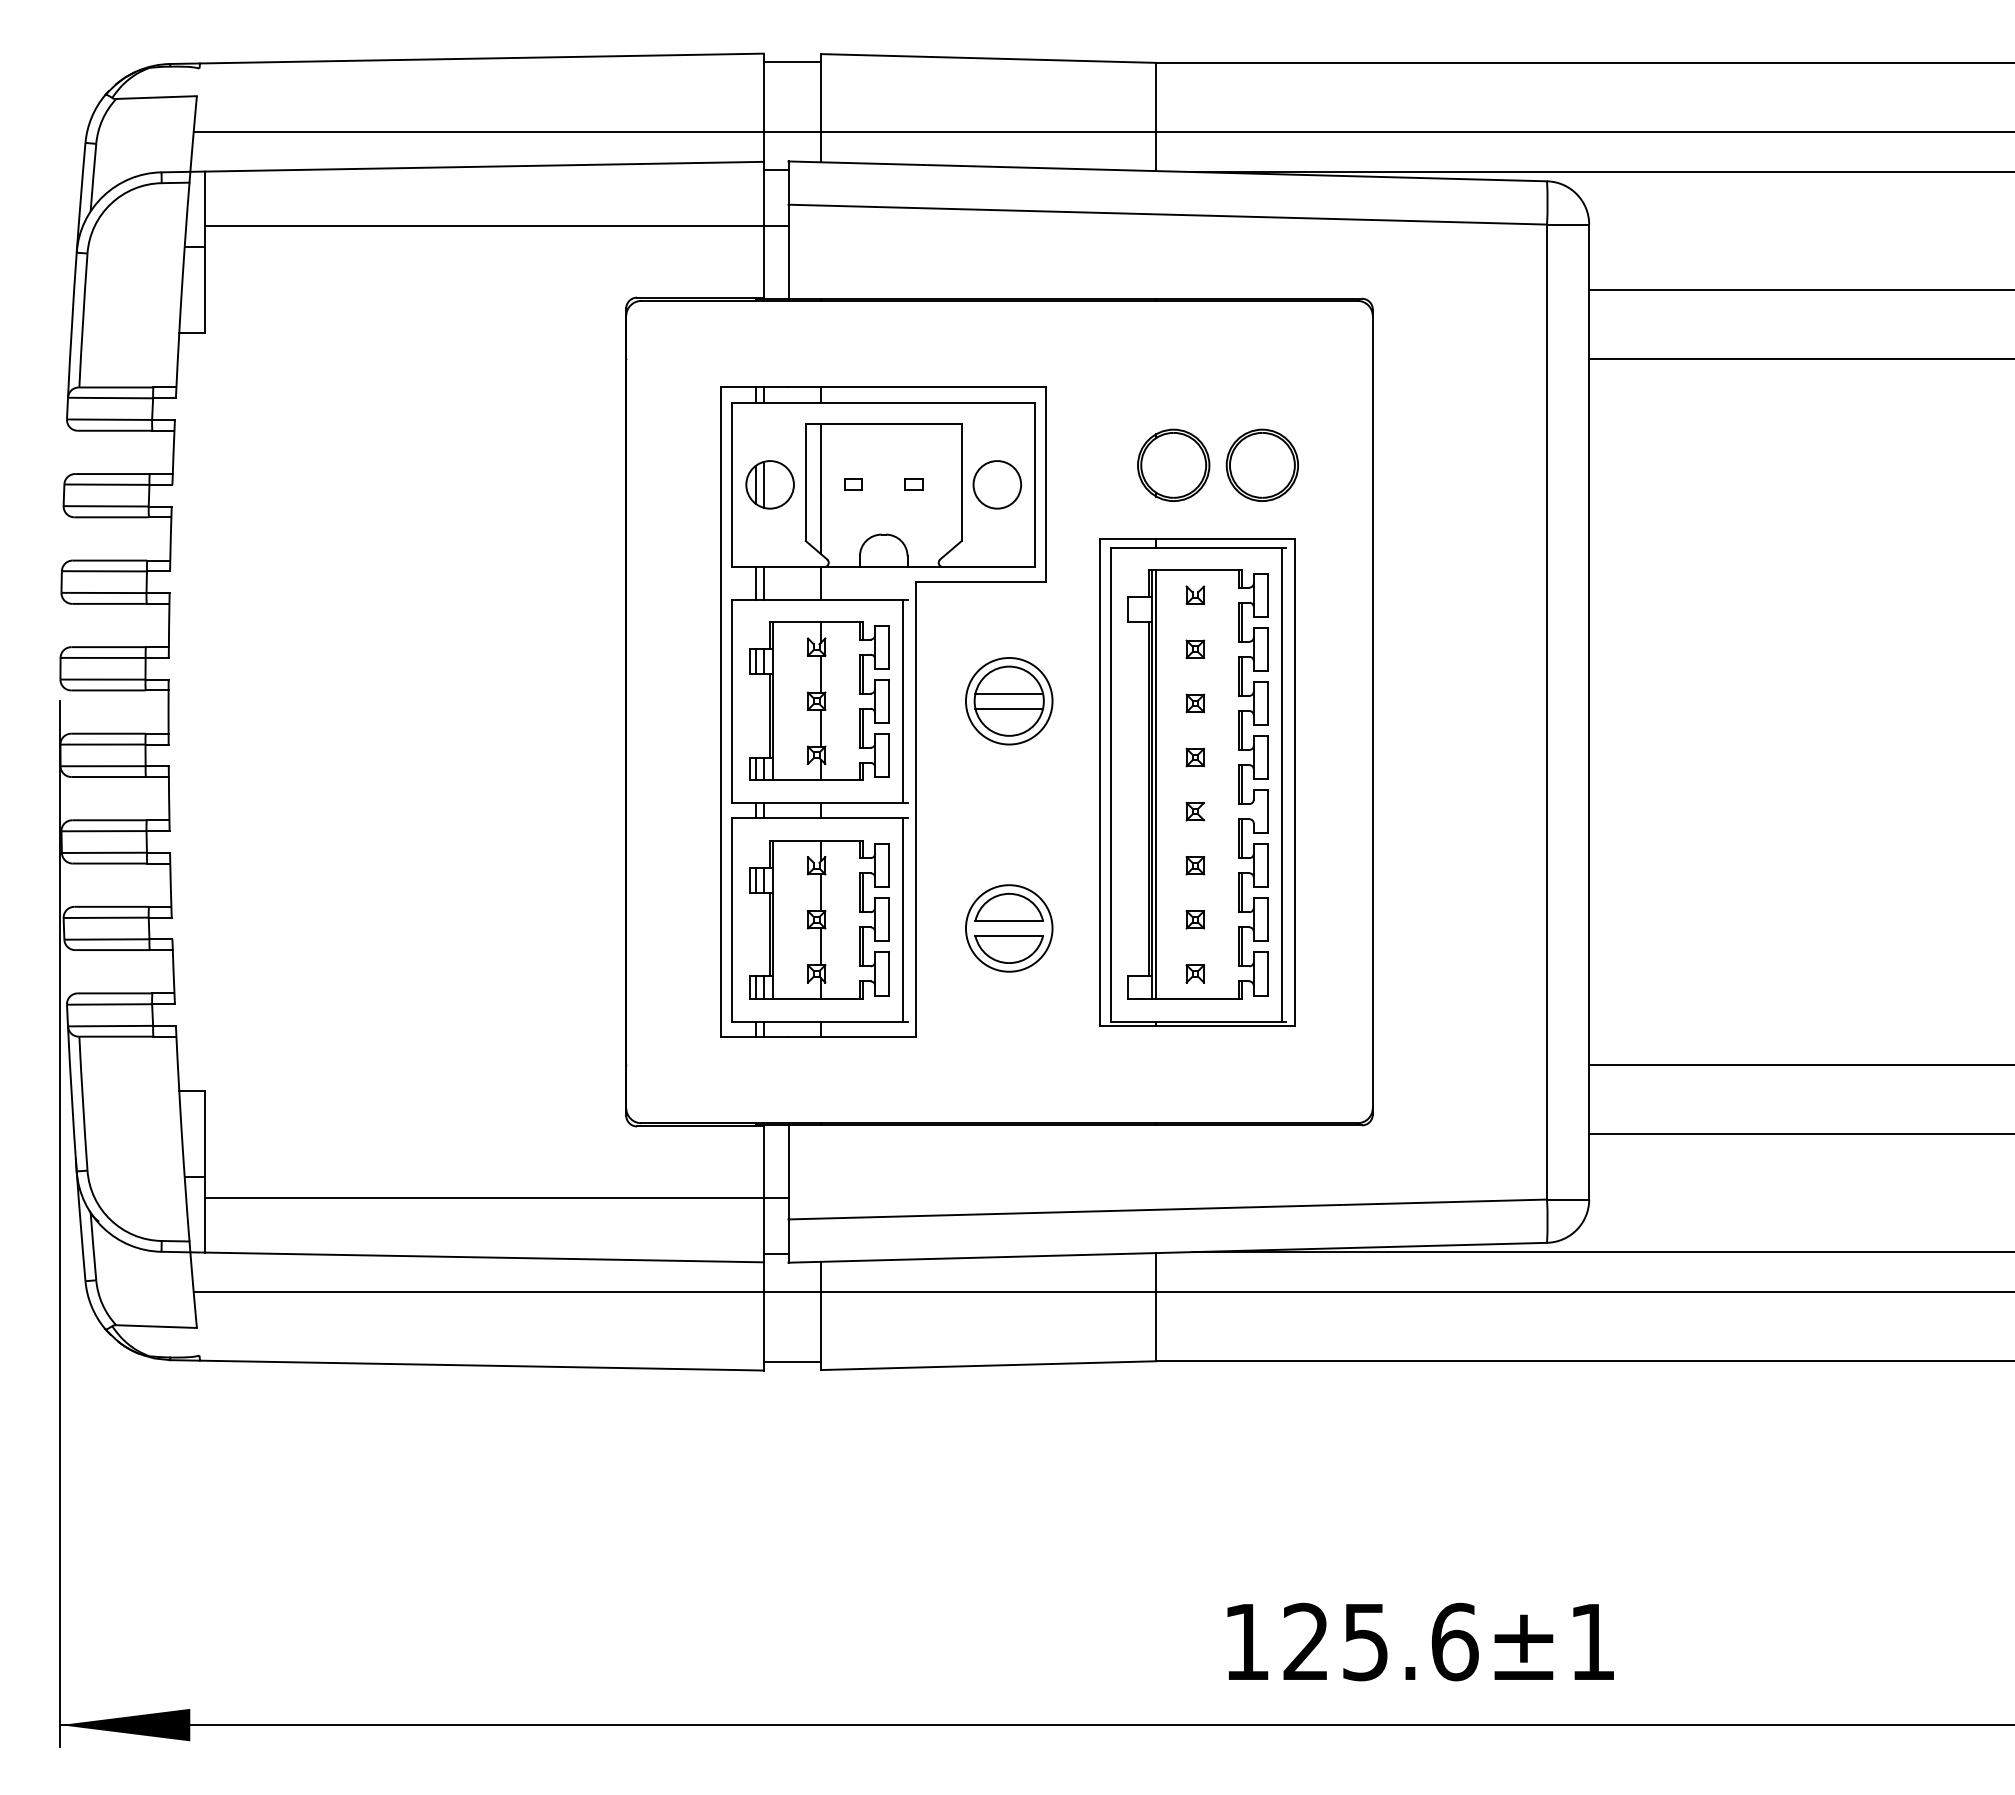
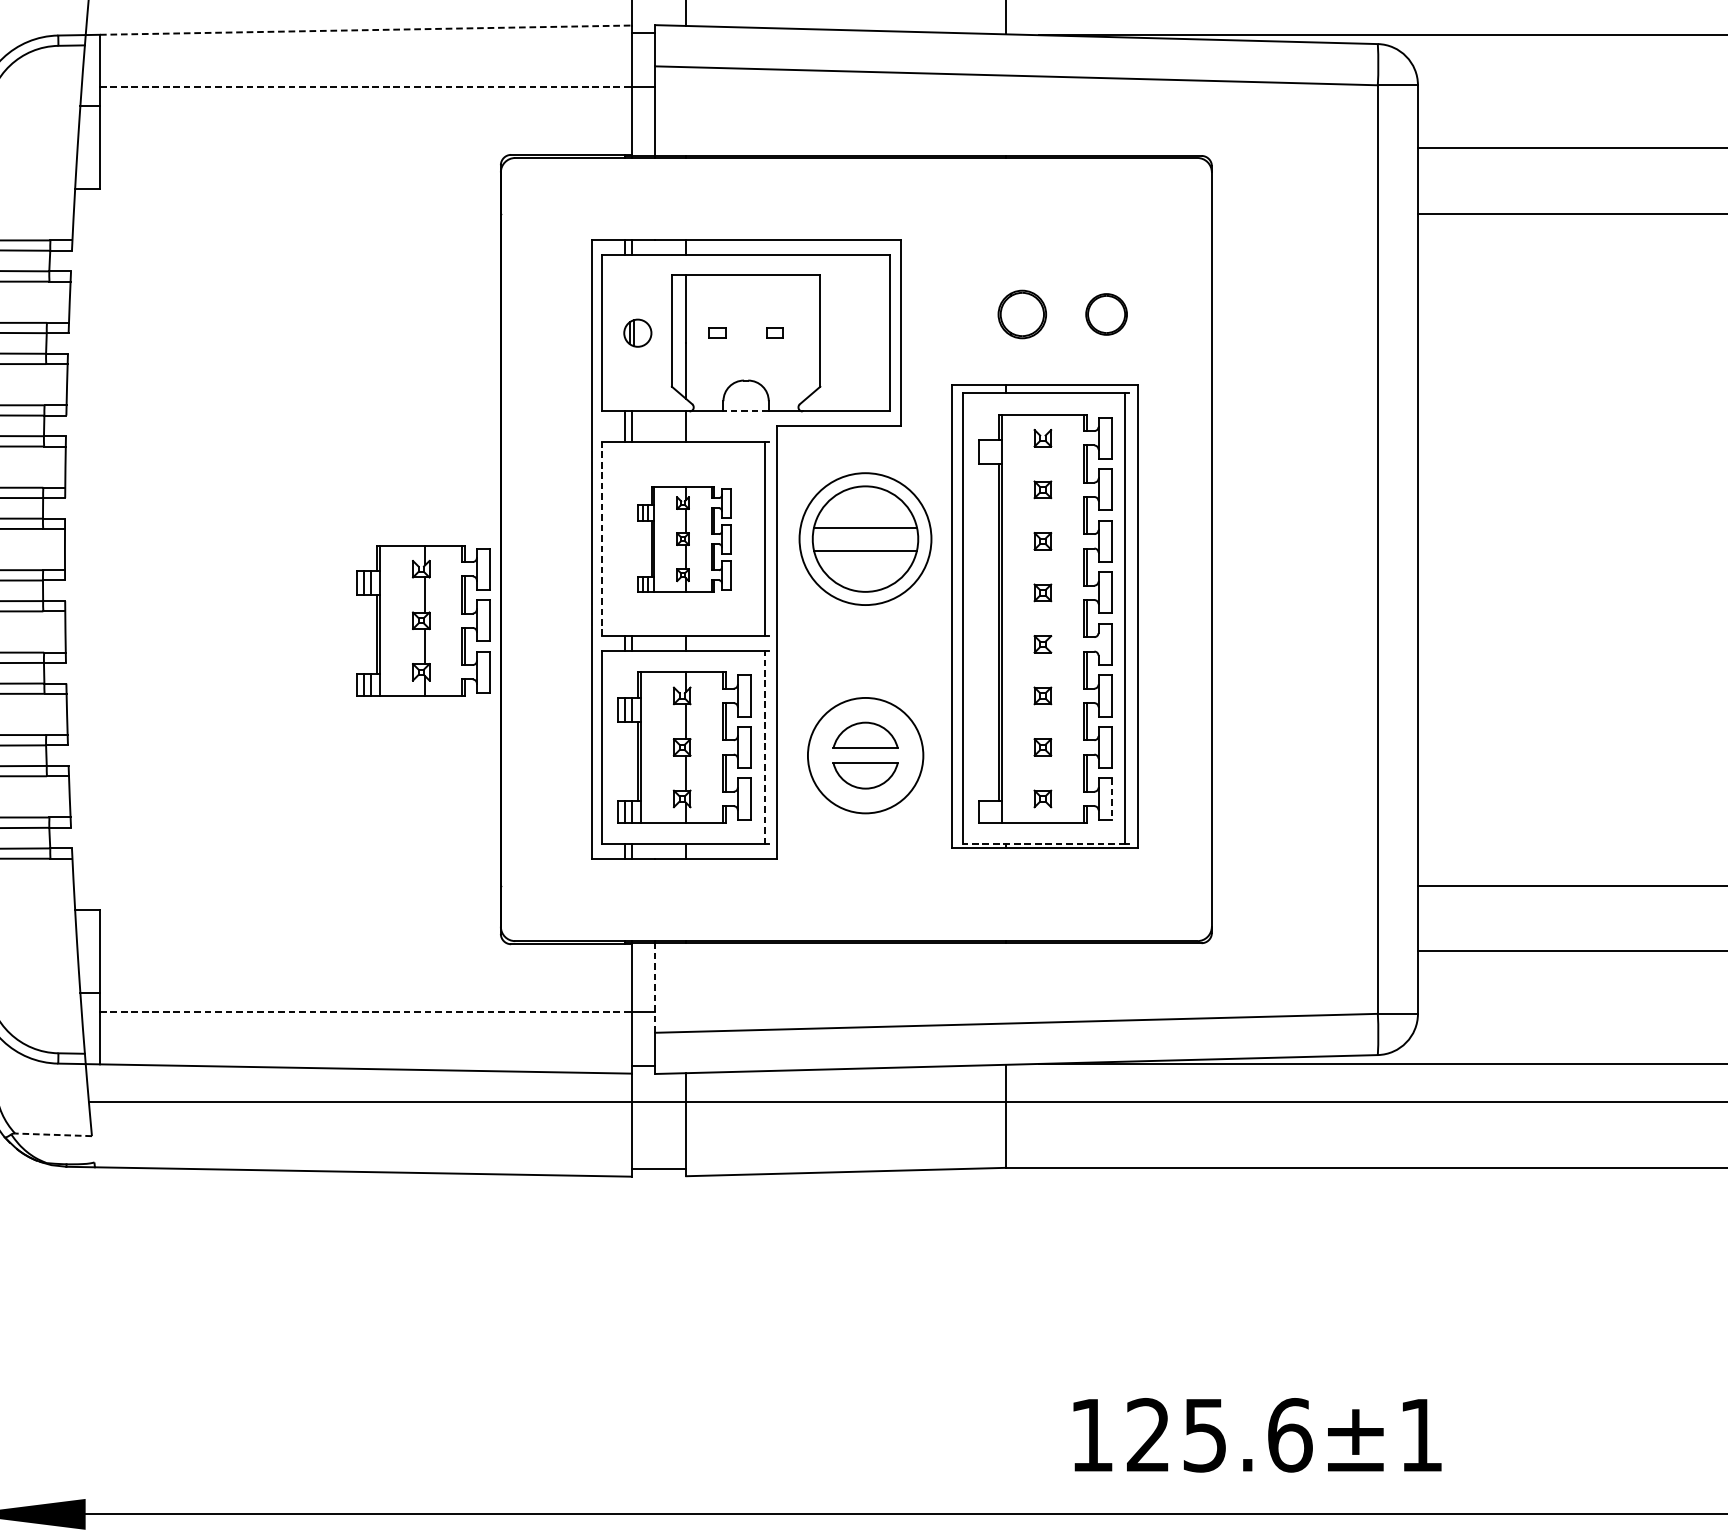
line: (485, 166) -> (366, 29), solid -> dashed
line: (485, 226) -> (366, 87), solid -> dashed
part: (1173, 464) -> (1022, 313), size x0.7
part: (1261, 464) -> (1105, 313), size x0.6
part: (769, 484) -> (637, 332), size x0.6
circle: (996, 484) -> (853, 332), removed
line: (883, 567) -> (745, 411), solid -> dashed
part: (819, 700) -> (684, 538), size x0.7
line: (732, 701) -> (602, 539), solid -> dashed
part: (1009, 701) -> (865, 539), size x1.6
line: (1156, 784) -> (1005, 618), removed
part: (545, 786) -> (423, 620), added
line: (903, 919) -> (764, 747), solid -> dashed
circle: (1008, 928) -> (864, 755), size x1.4
line: (1267, 973) -> (1111, 798), solid -> dashed
line: (1195, 1021) -> (1043, 844), solid -> dashed
line: (788, 1171) -> (655, 987), solid -> dashed
line: (485, 1197) -> (366, 1011), solid -> dashed
line: (156, 1326) -> (53, 1134), solid -> dashed

